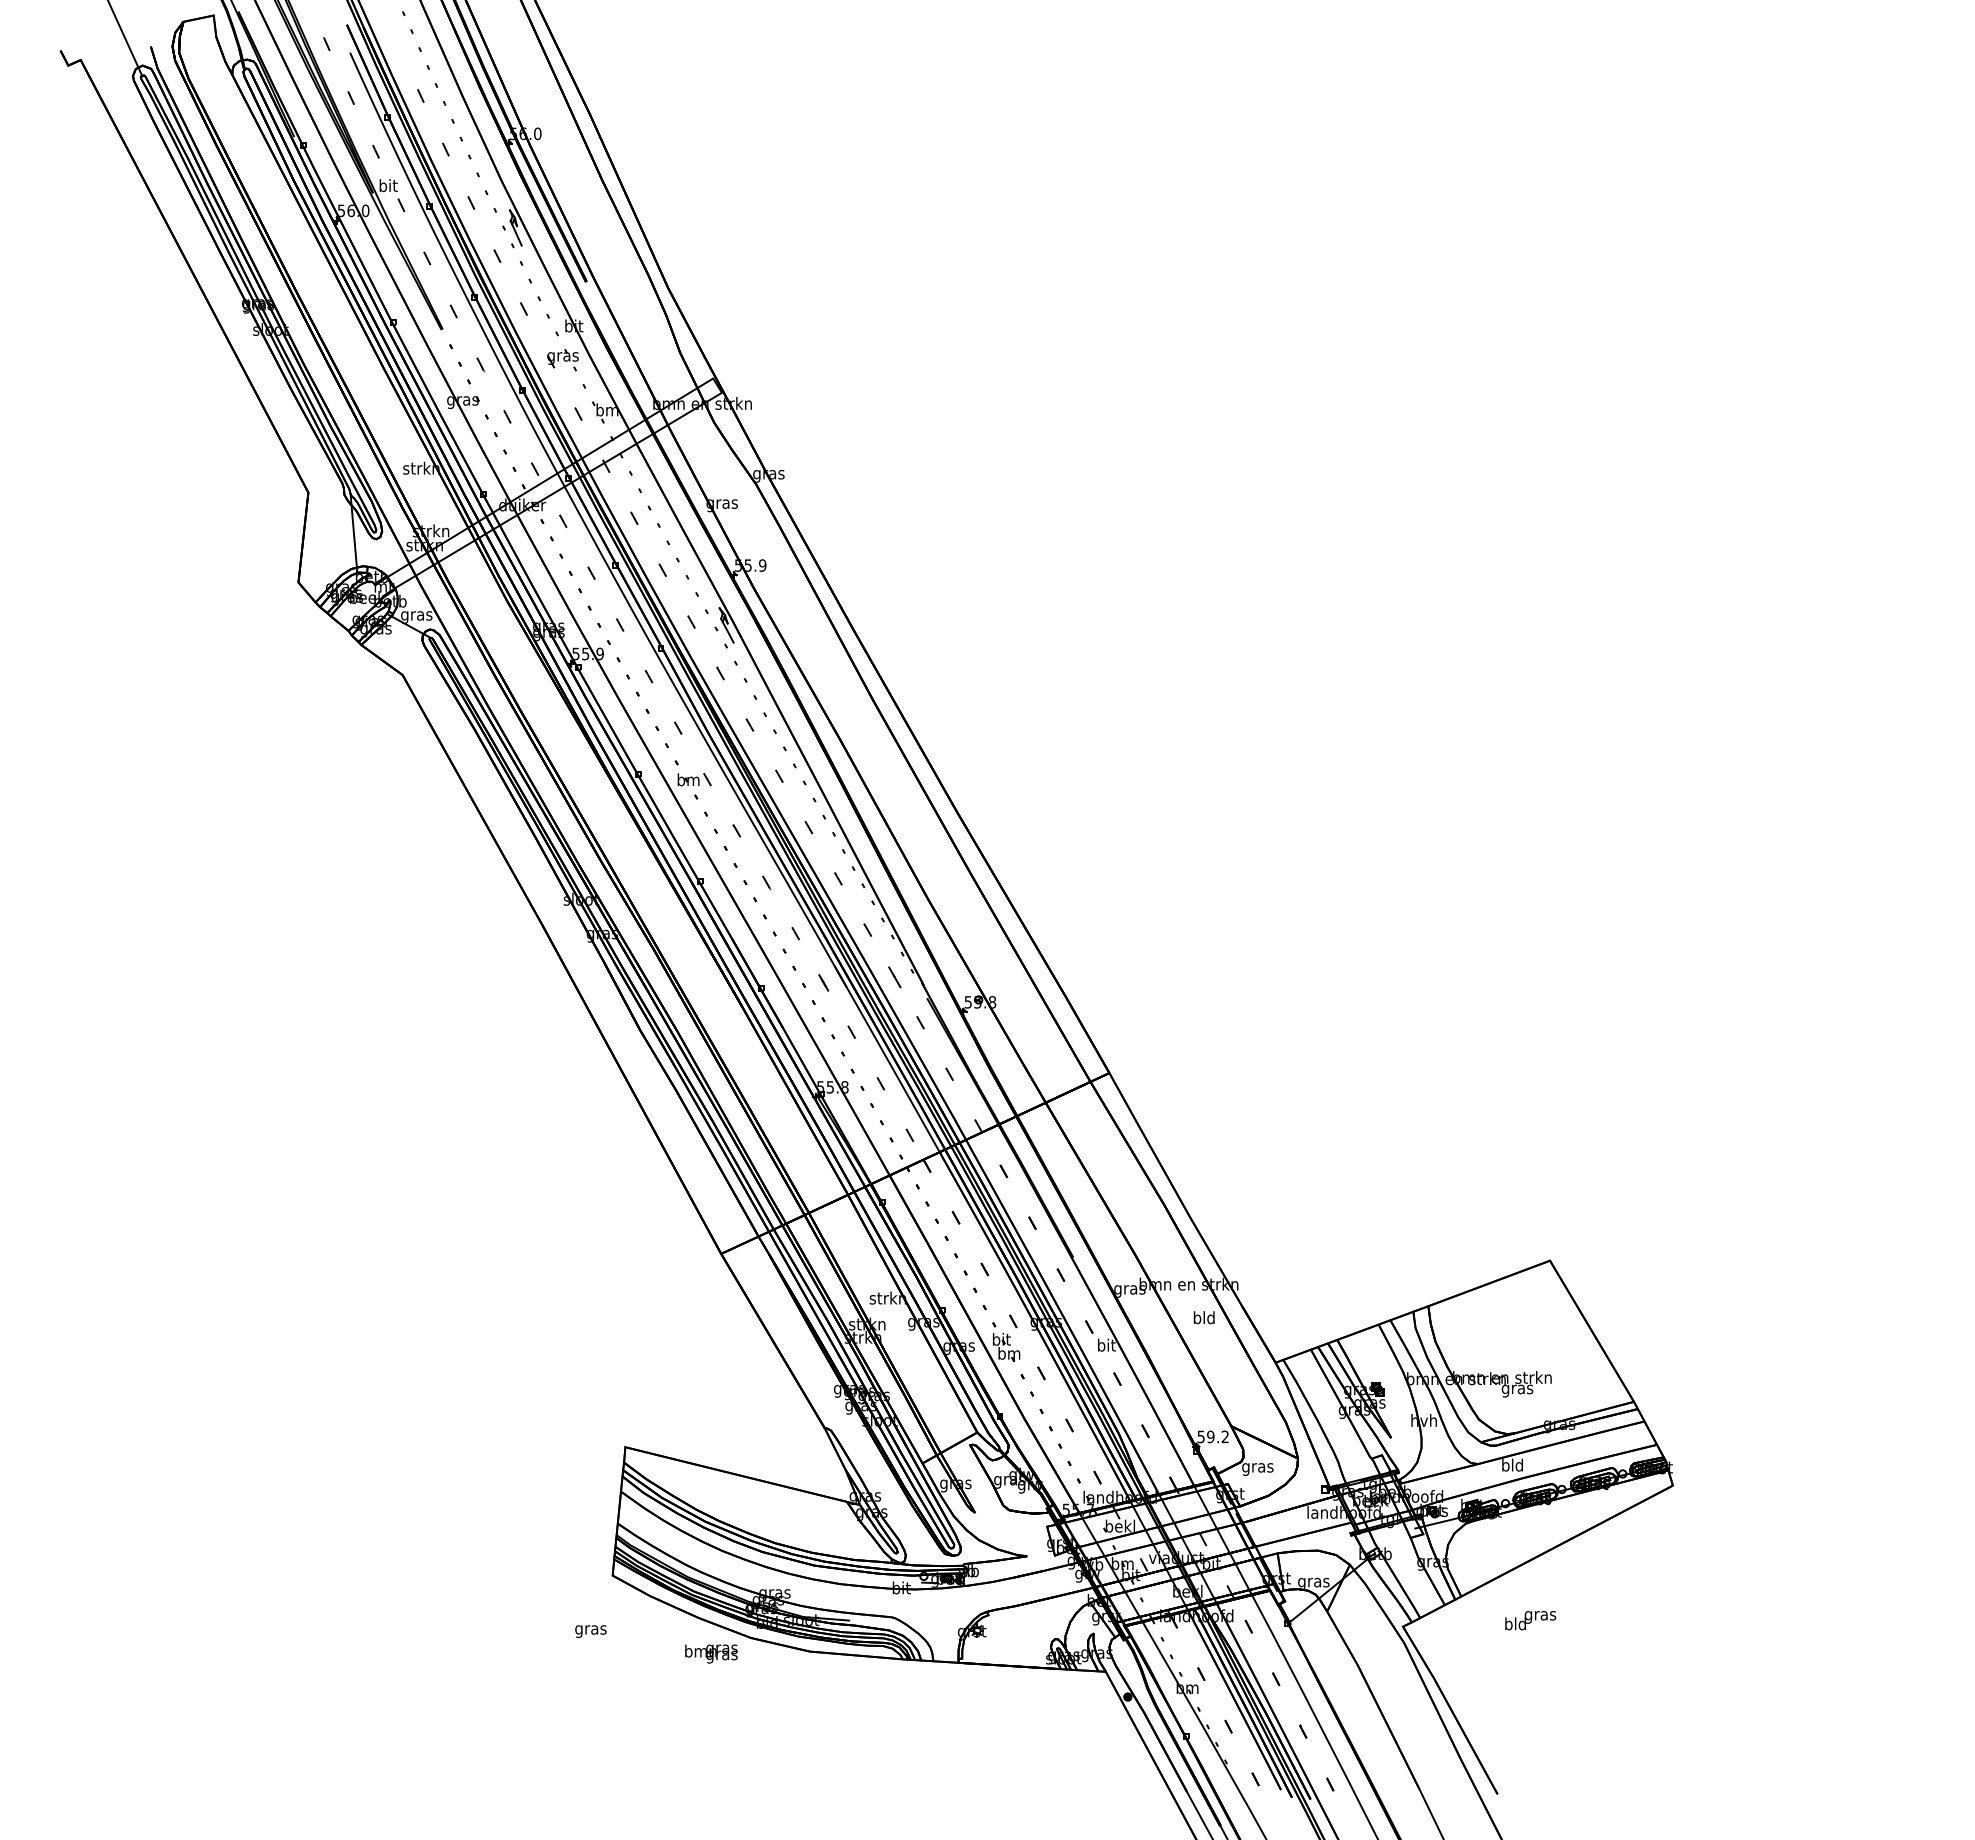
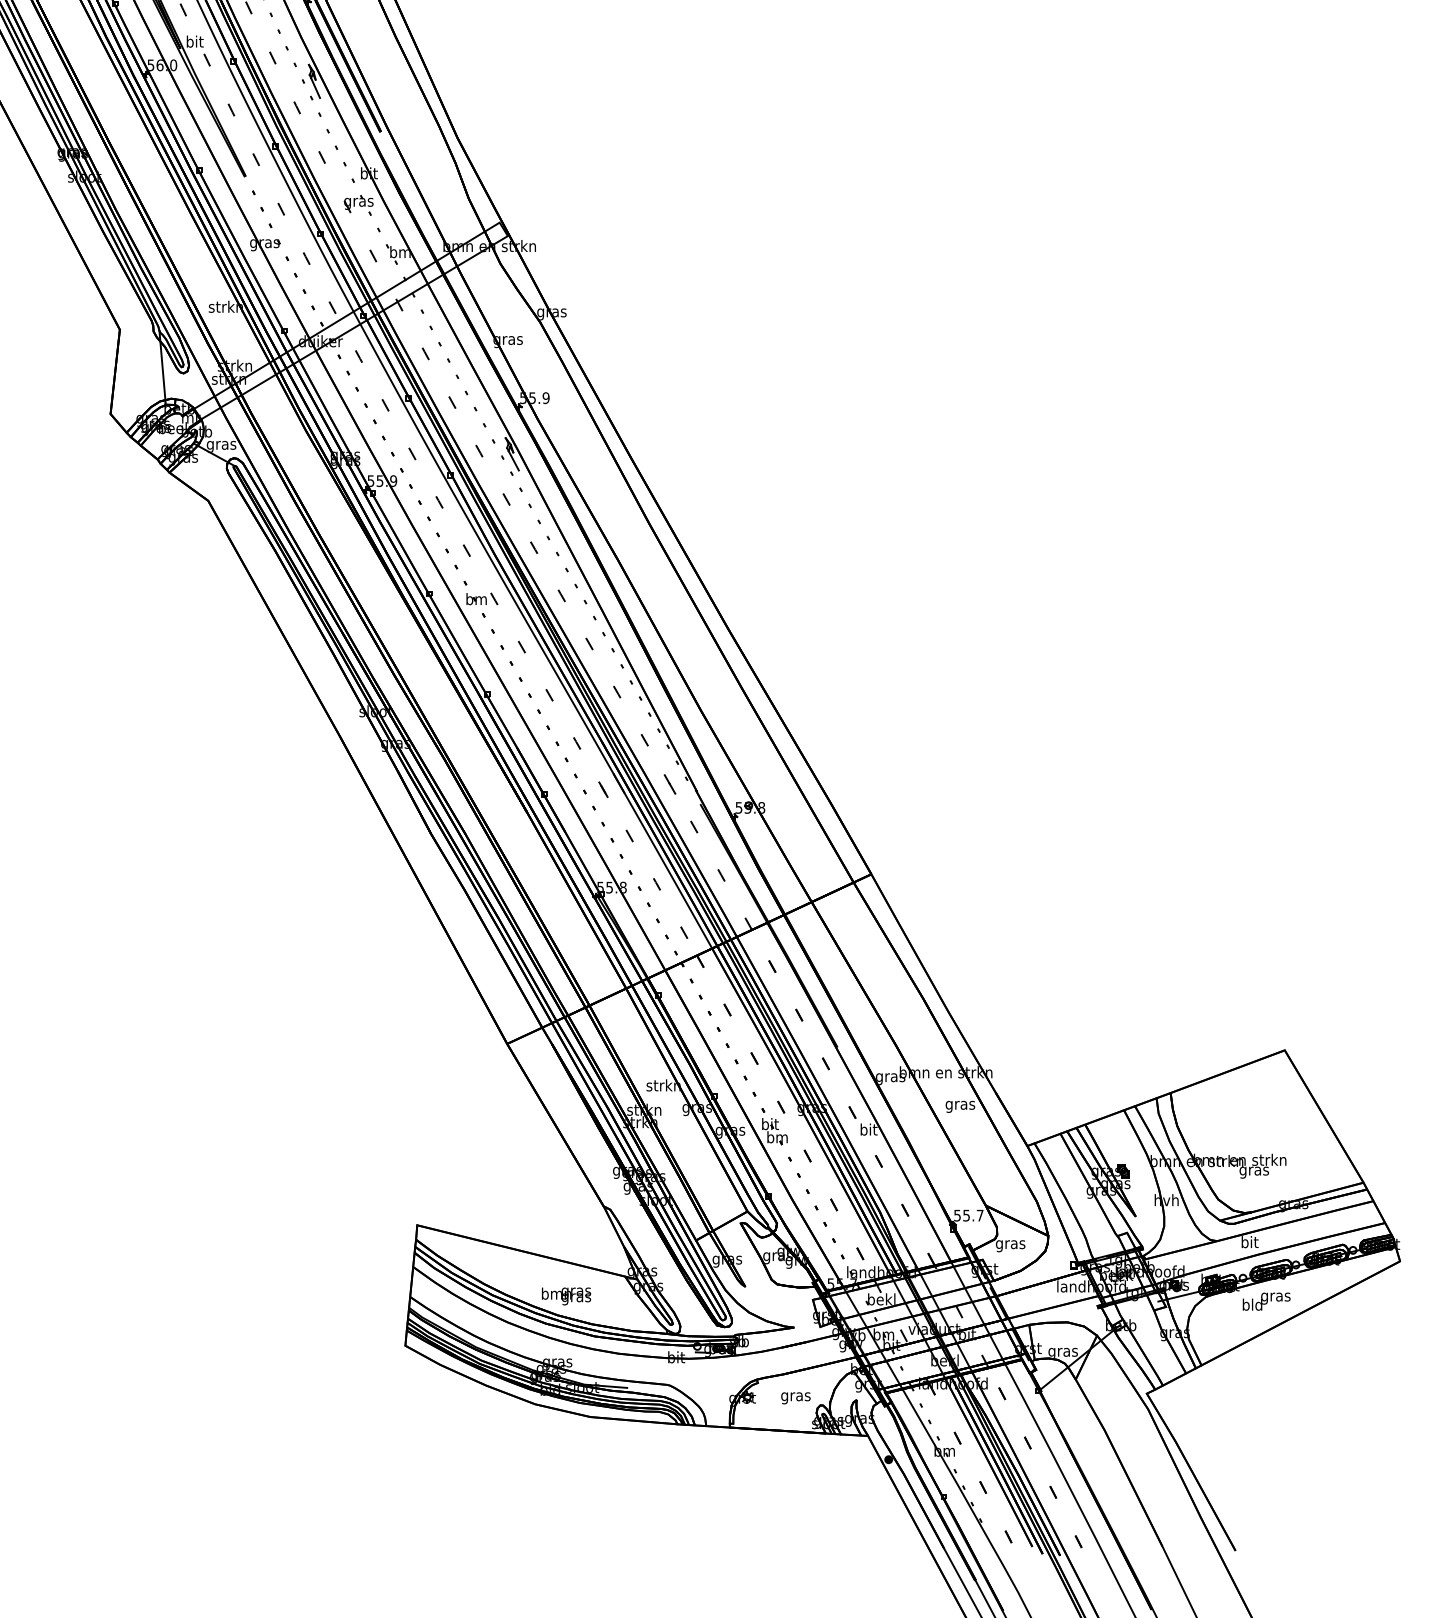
text: (1203, 1319) -> (959, 1105), bld -> gras
text: (1217, 1436) -> (972, 1215), 59.2 -> 55.7
text: (1512, 1464) -> (1249, 1241), bld -> bit
text: (1530, 1620) -> (1266, 1301), moved
text: (590, 1631) -> (795, 1398), moved
text: (711, 1653) -> (566, 1295), moved

